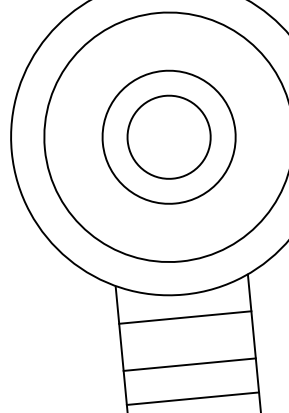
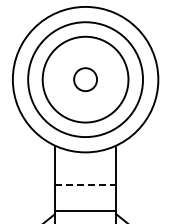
circle: (168, 136) -> (85, 79), size x0.6
circle: (168, 136) -> (85, 79), size x1.4
line: (183, 316) -> (84, 162), removed
line: (190, 364) -> (85, 184), solid -> dashed
line: (191, 398) -> (84, 200), removed

